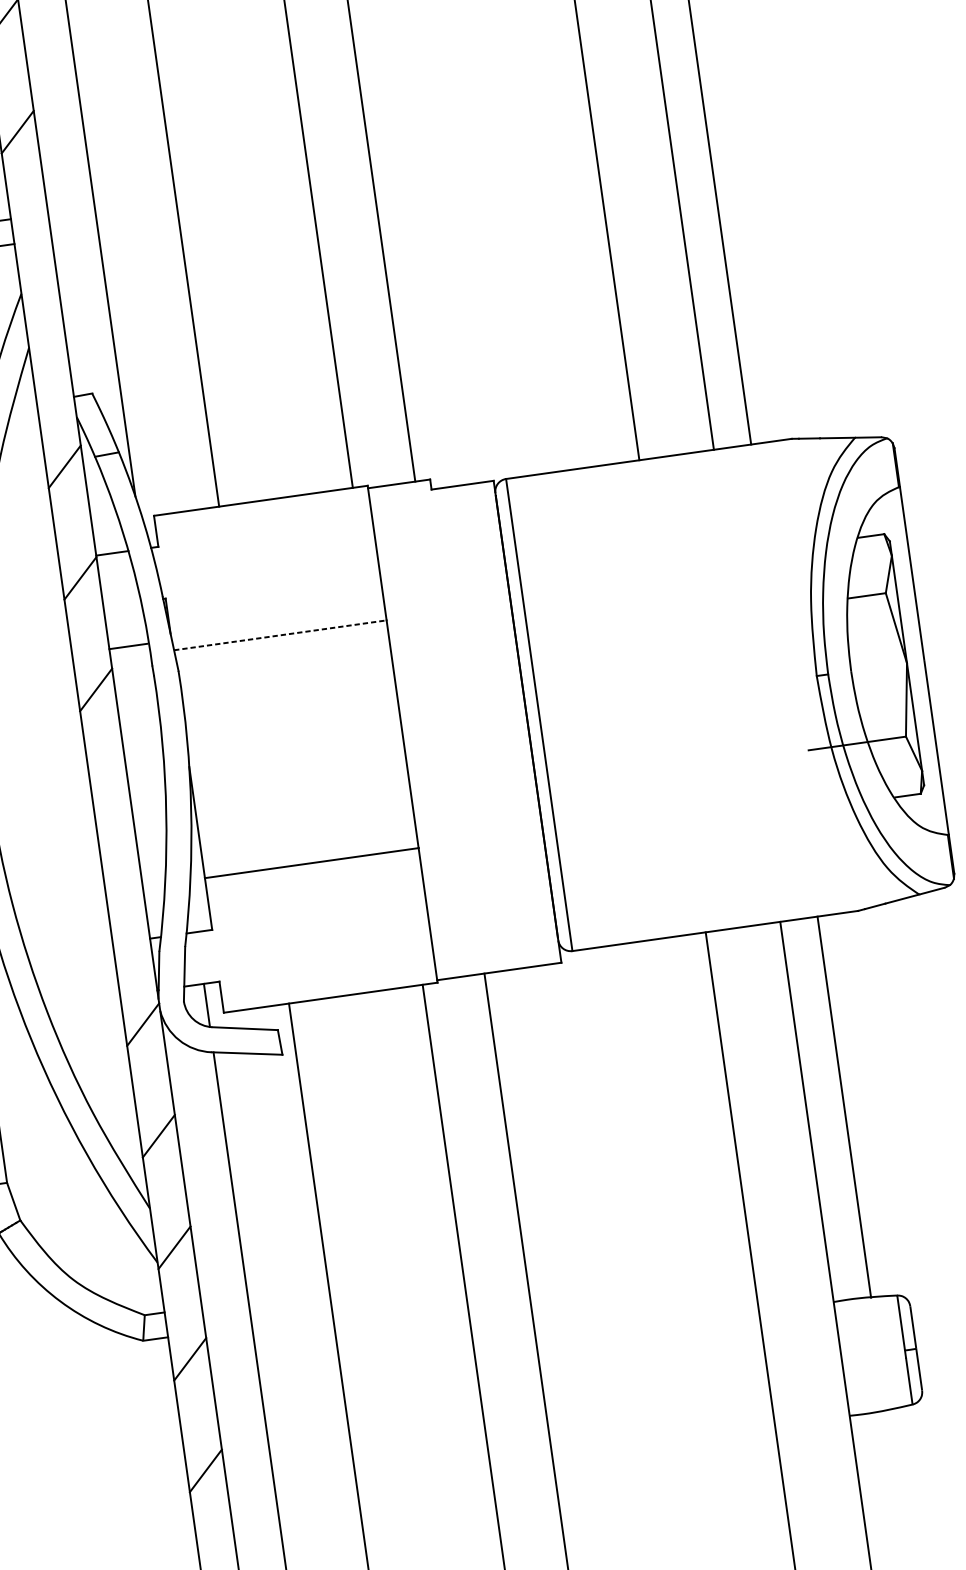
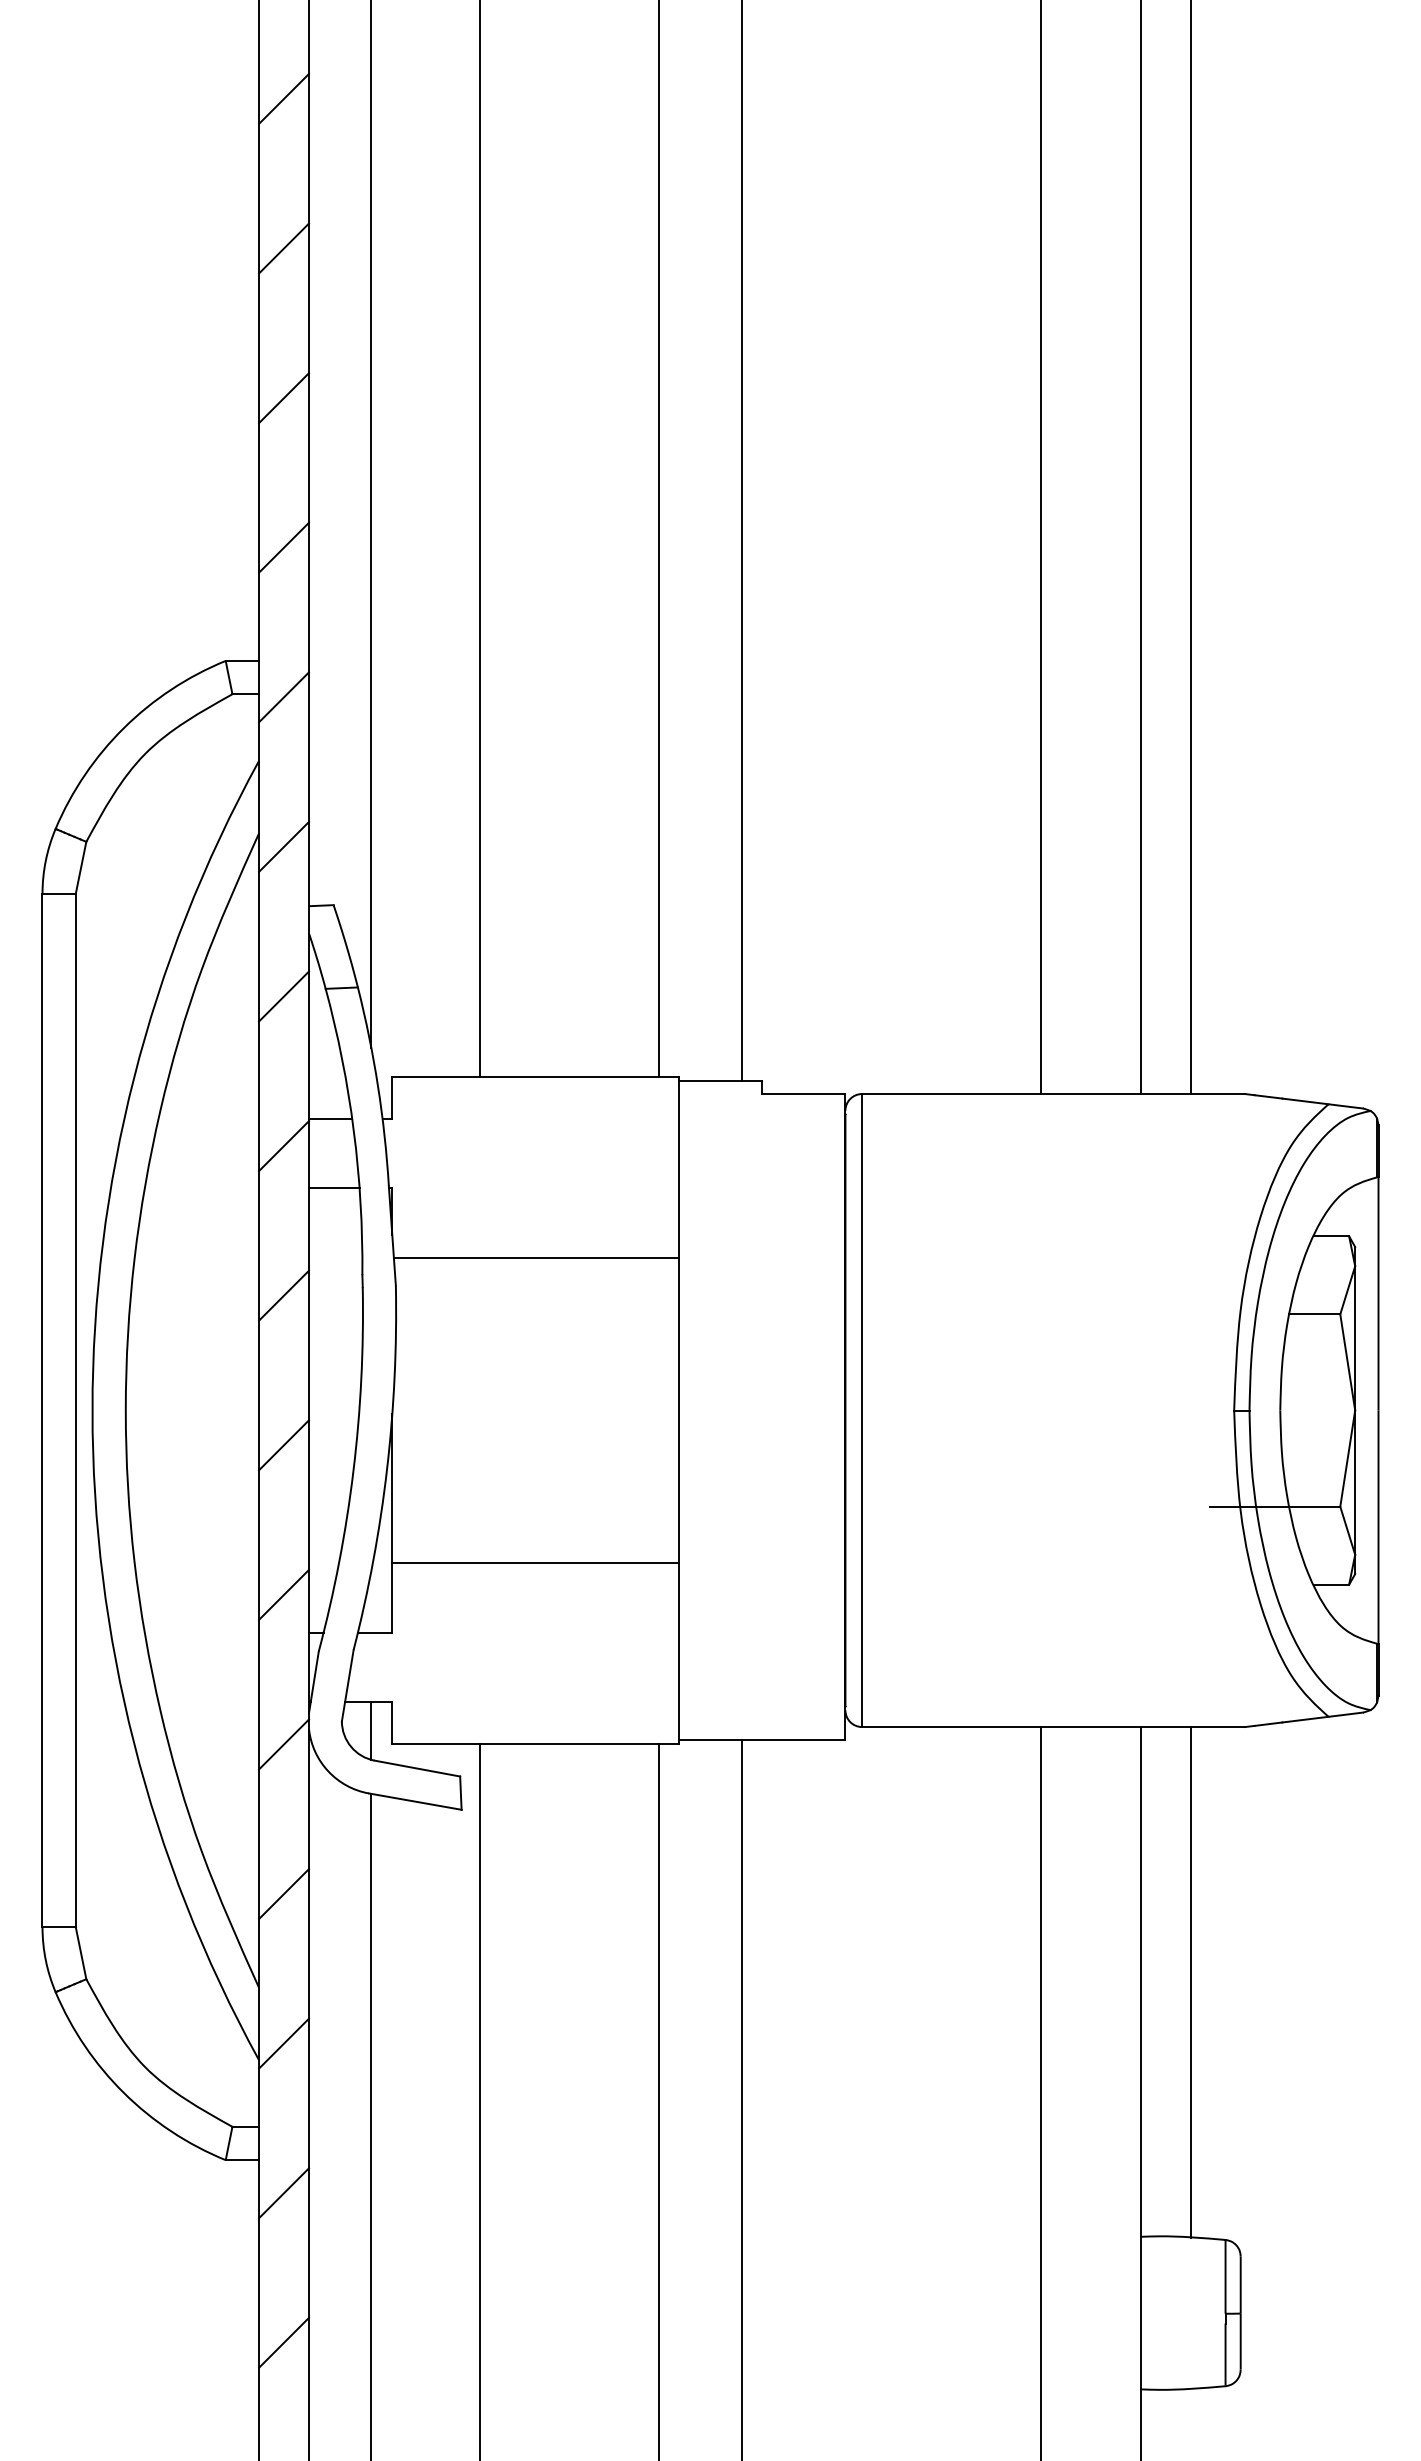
line: (33, 243) -> (284, 697), added
line: (49, 354) -> (284, 846), added
line: (280, 635) -> (536, 1257), dashed -> solid
line: (128, 646) -> (334, 1188), moved
line: (112, 801) -> (284, 1445), added
line: (127, 912) -> (284, 1594), added

